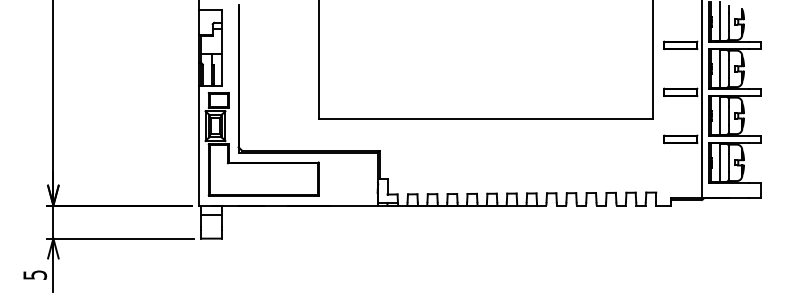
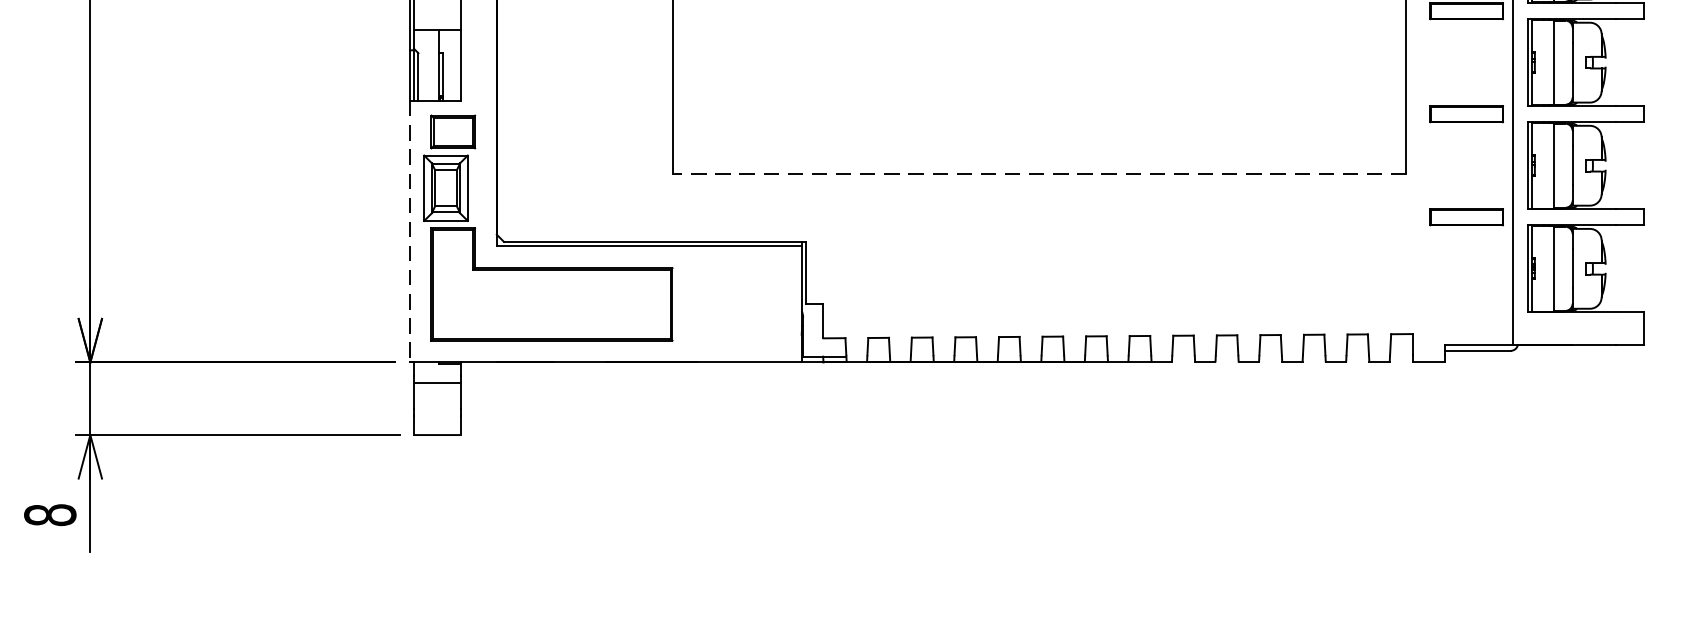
line: (485, 119) -> (1038, 173), solid -> dashed
line: (198, 145) -> (408, 230), solid -> dashed
text: (35, 275) -> (51, 515), 5 -> 8

